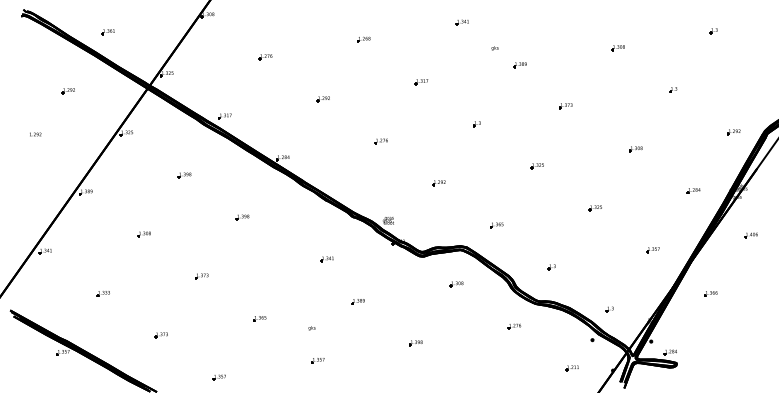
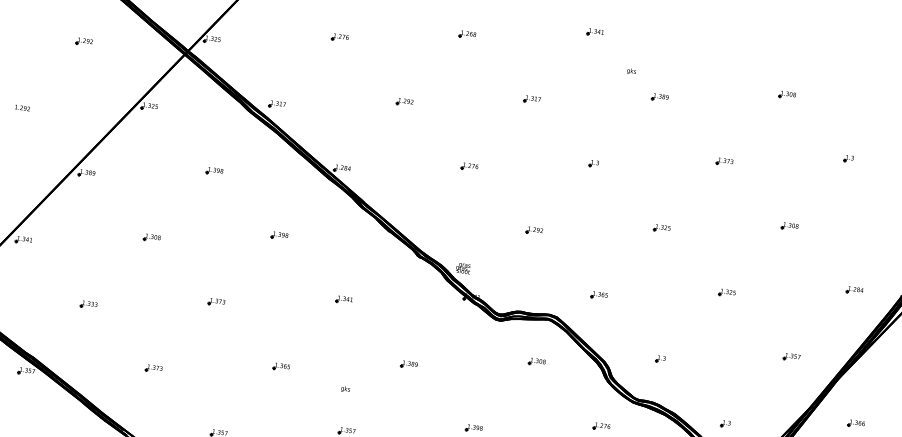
part: (565, 106) -> (724, 162), moved
text: (35, 134) -> (22, 108), moved
part: (326, 259) -> (343, 300), moved

